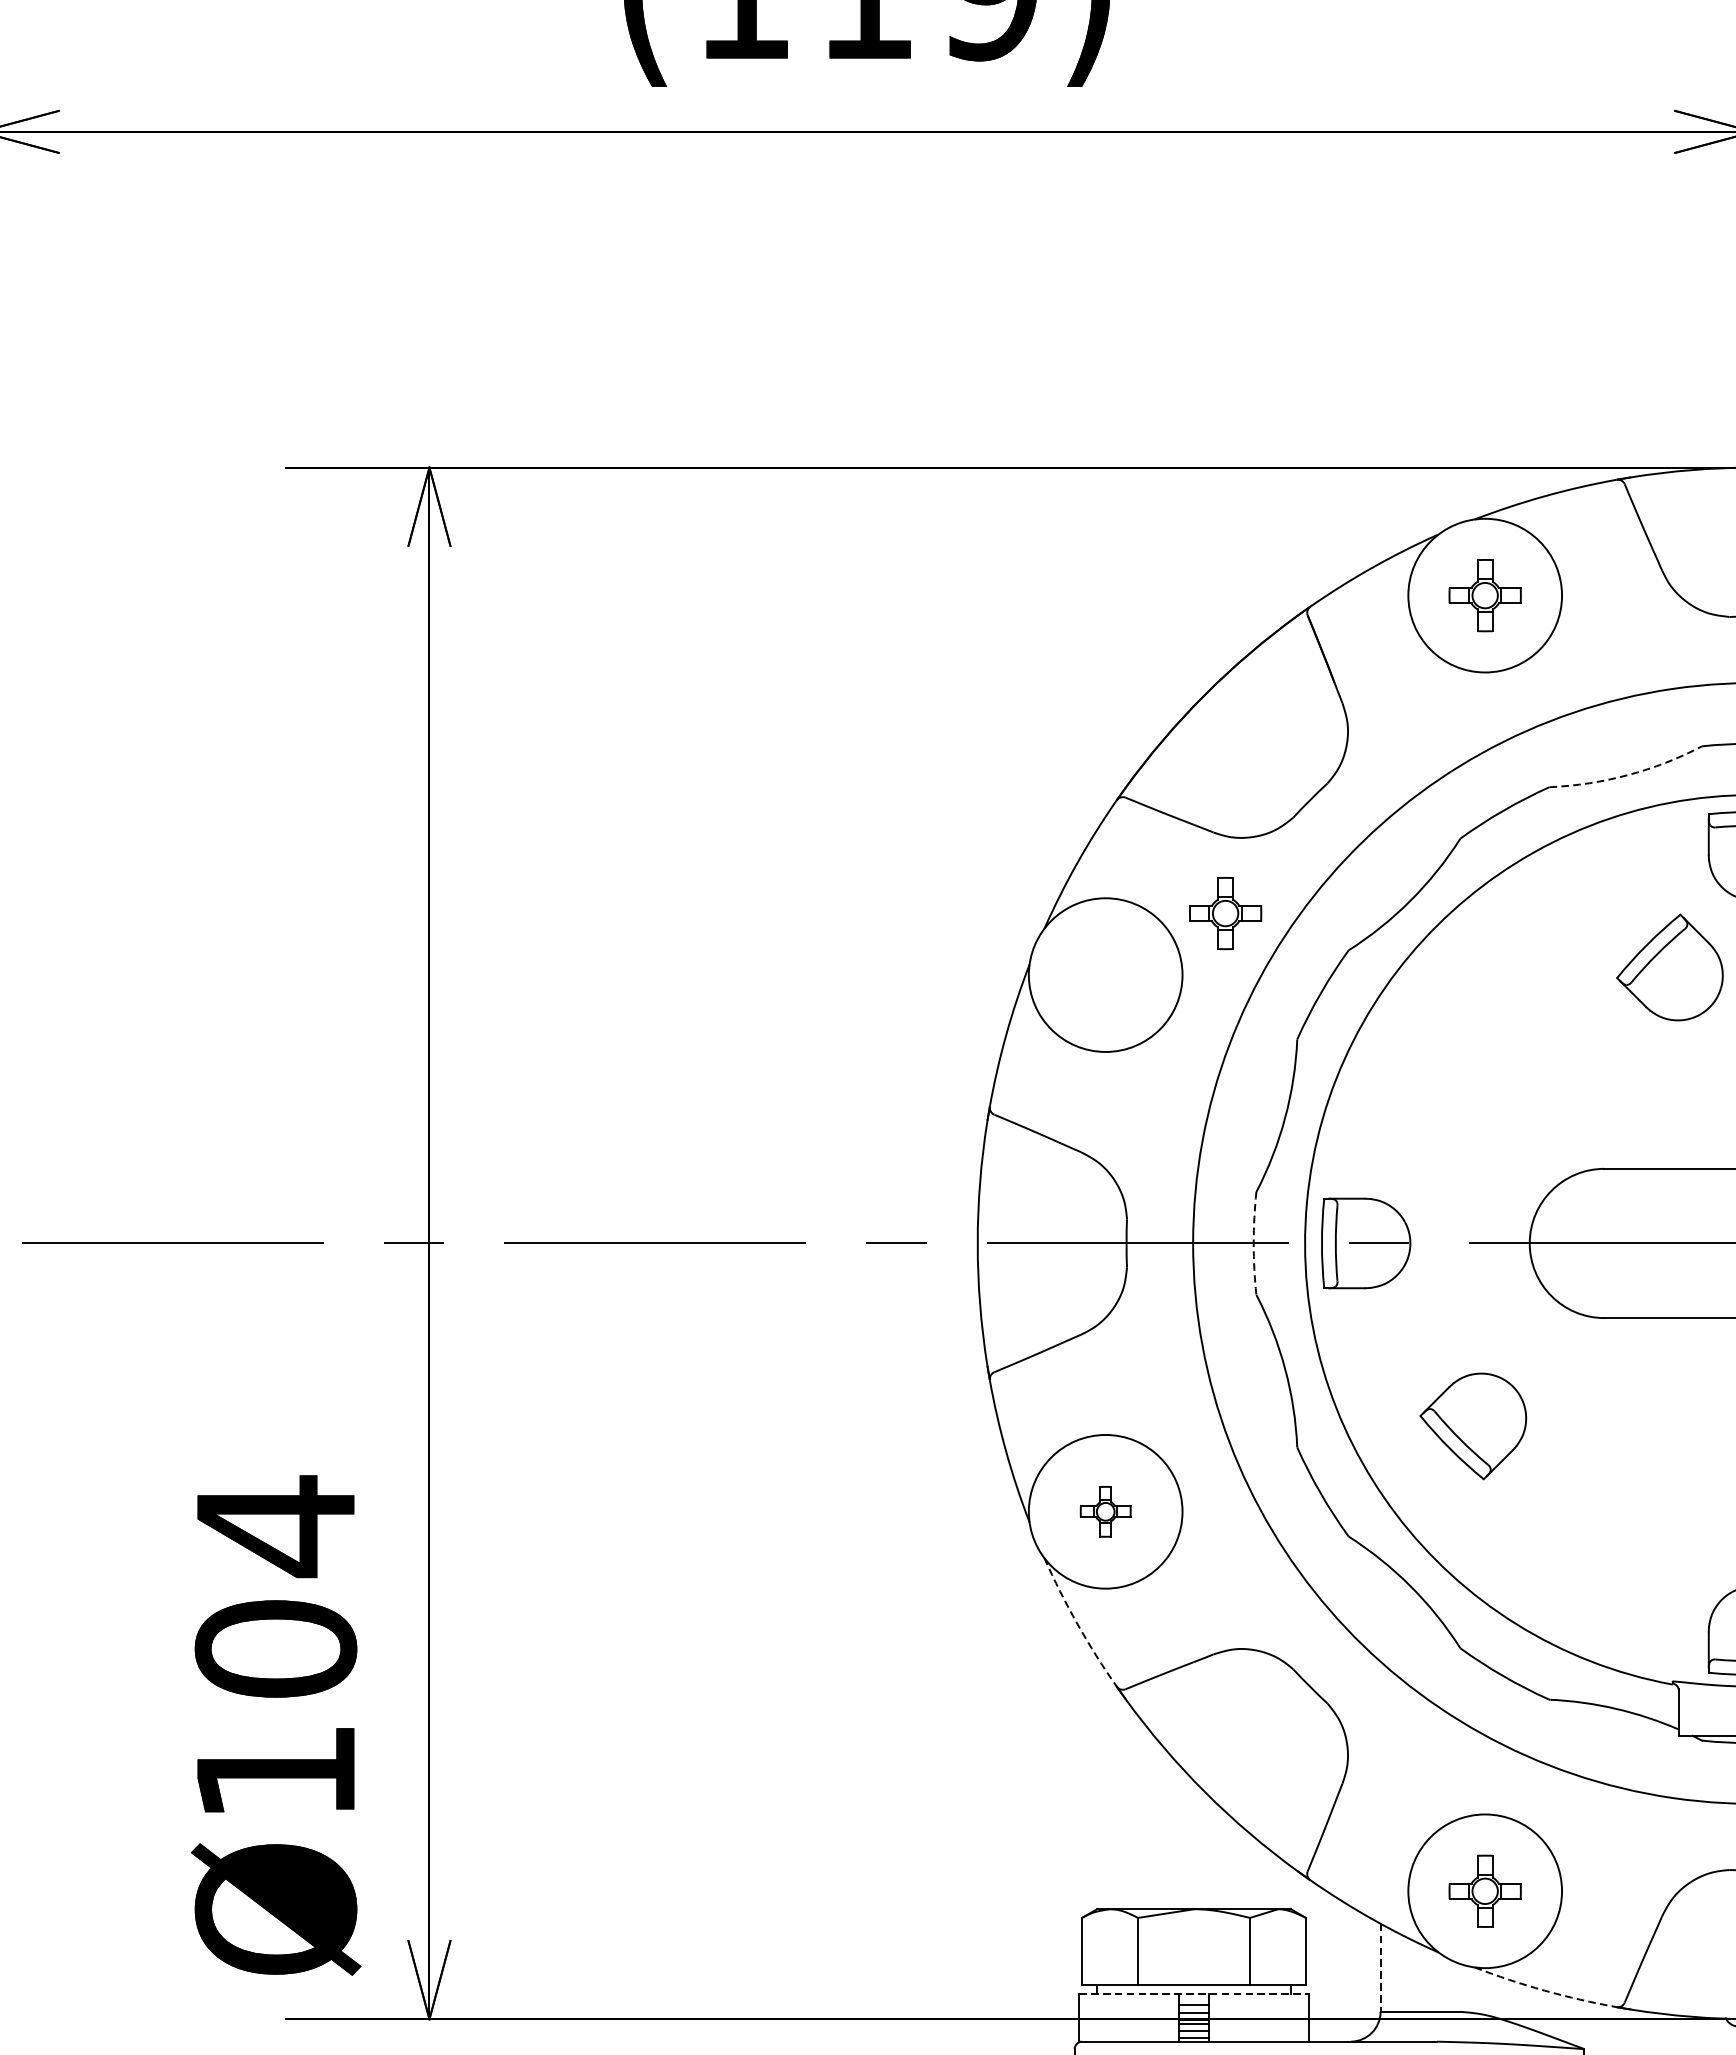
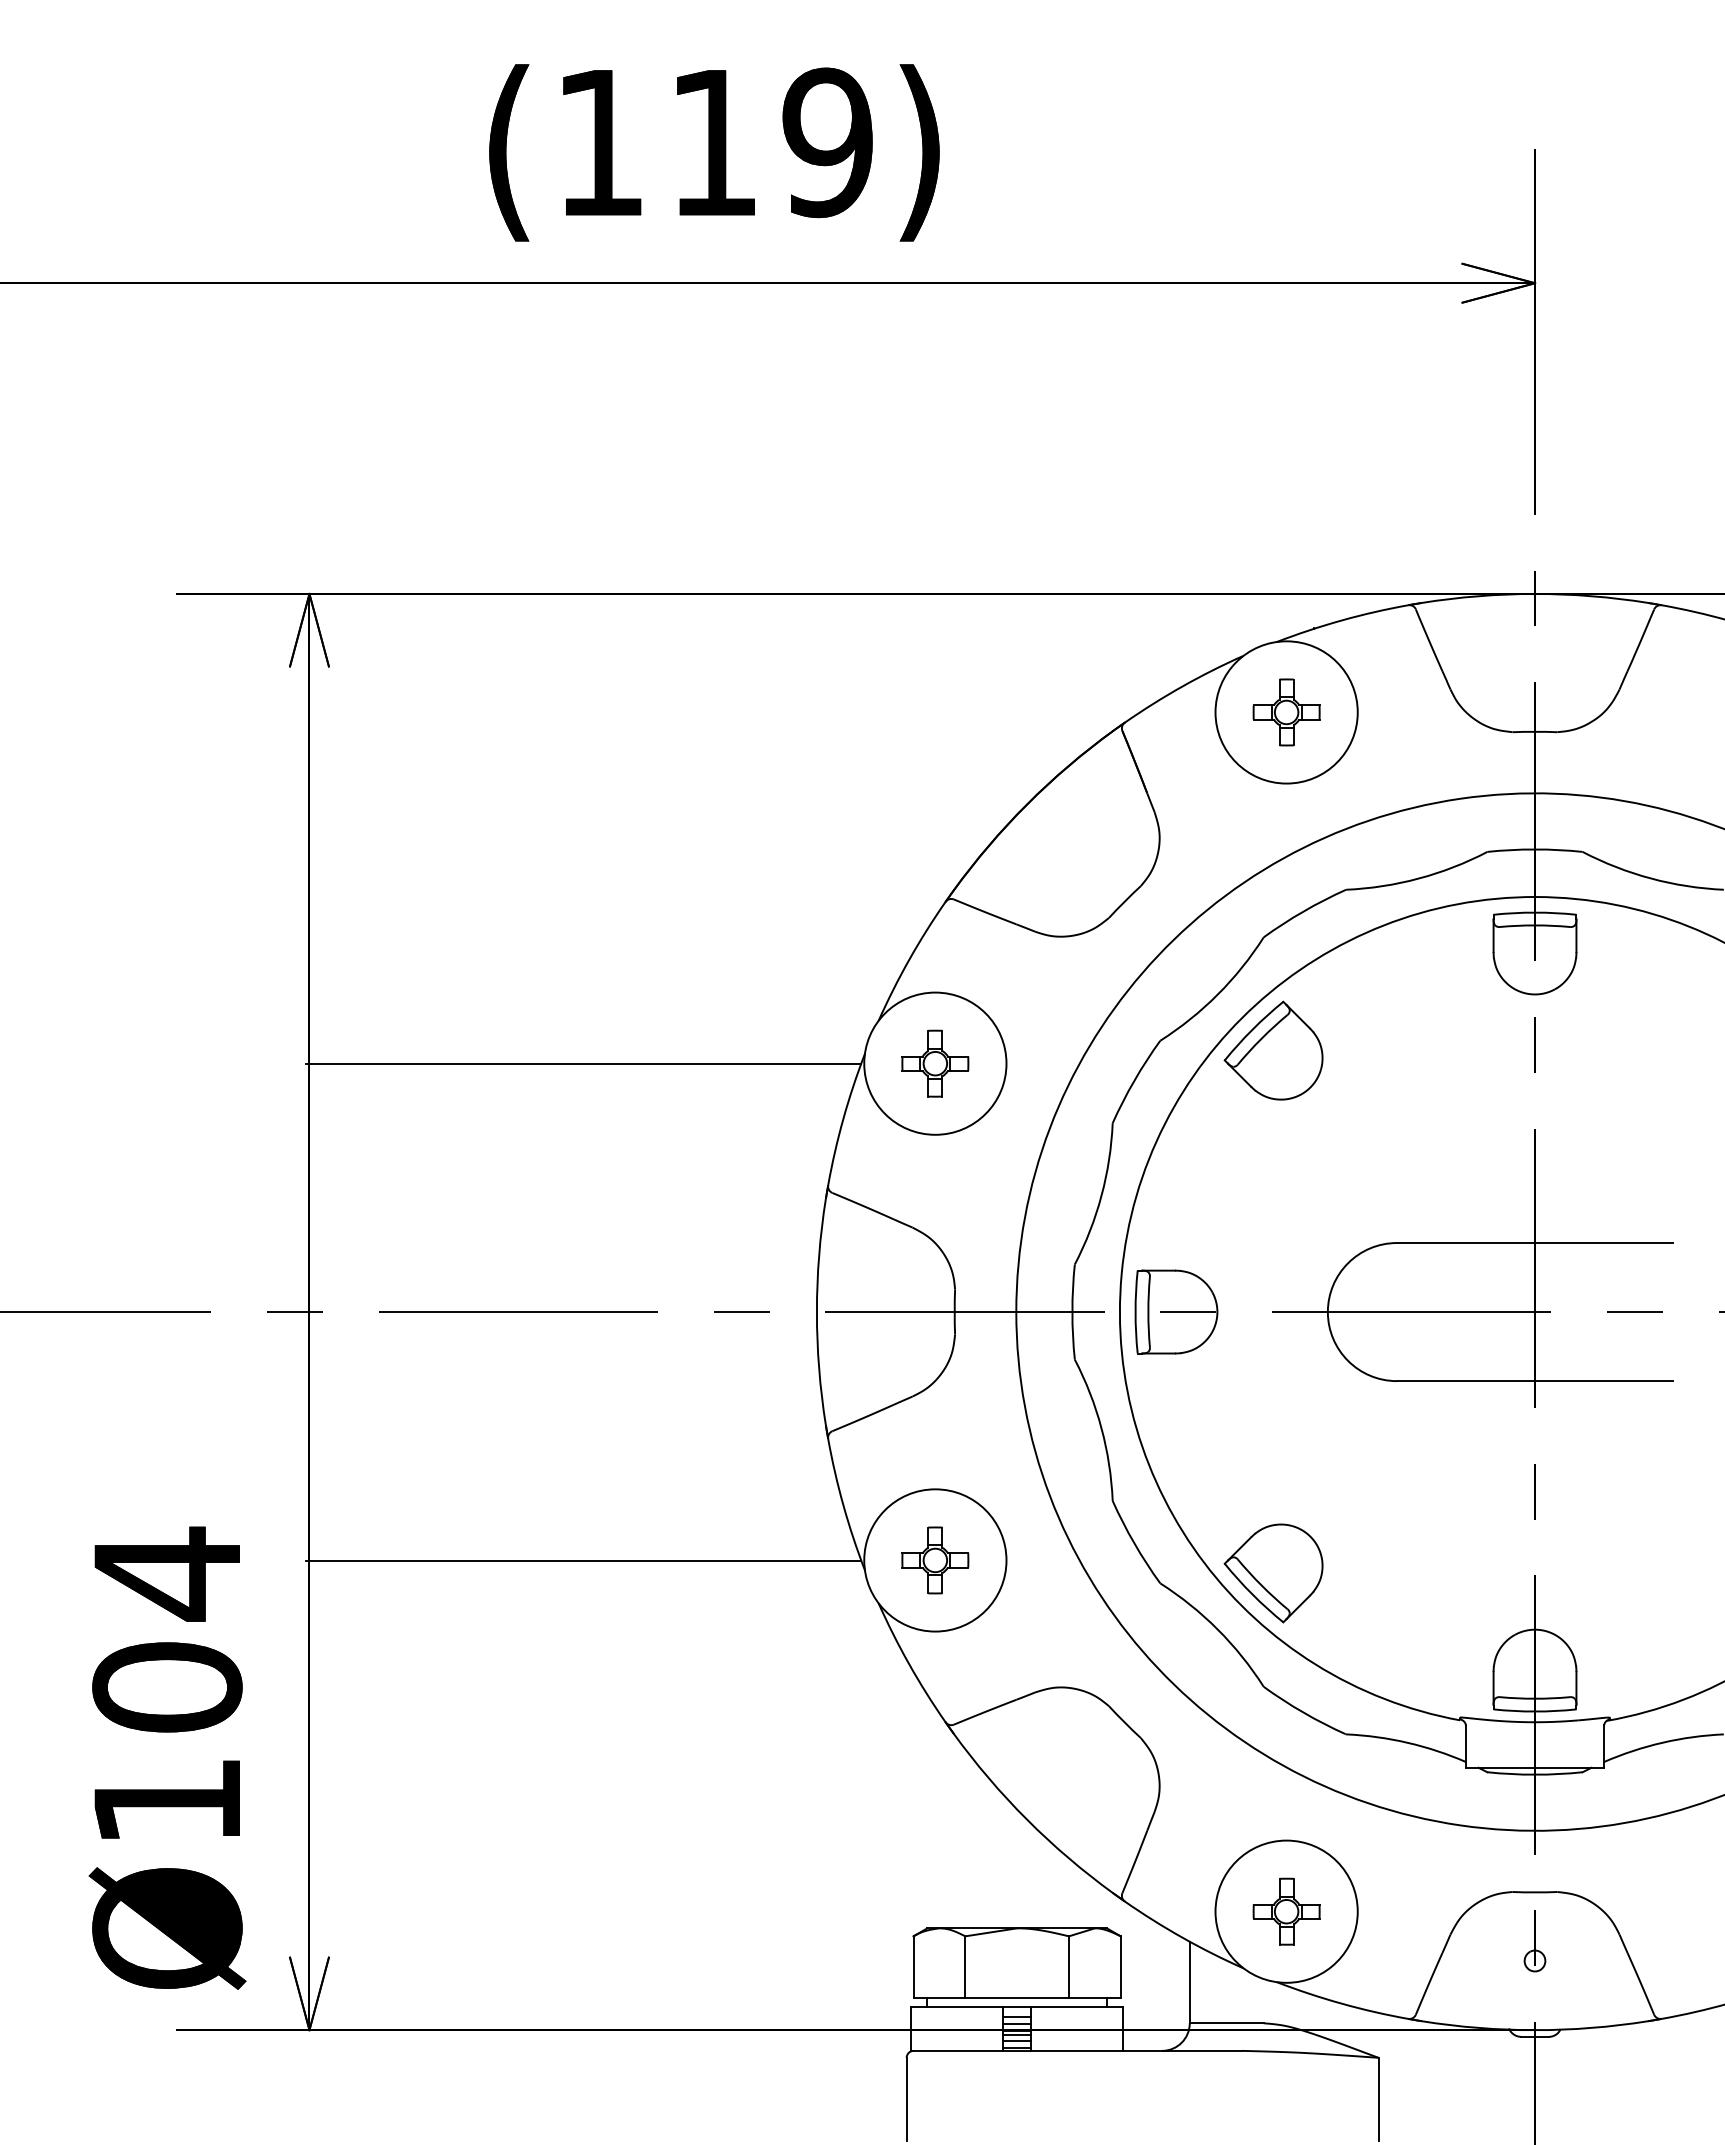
arc: (1627, 775) -> (1418, 878), dashed -> solid
part: (1225, 913) -> (935, 1063), moved
part: (1669, 967) -> (1273, 1050), moved
line: (725, 974) -> (583, 1063), added
arc: (1253, 1243) -> (1072, 1312), dashed -> solid
part: (1473, 1426) -> (1273, 1573), moved
line: (725, 1511) -> (583, 1560), added
part: (1105, 1511) -> (935, 1560), size x1.43
arc: (1077, 1624) -> (909, 1664), dashed -> solid
line: (1380, 1967) -> (1189, 1982), dashed -> solid
arc: (1544, 1990) -> (1341, 2003), dashed -> solid
line: (1194, 1993) -> (1017, 2006), dashed -> solid

